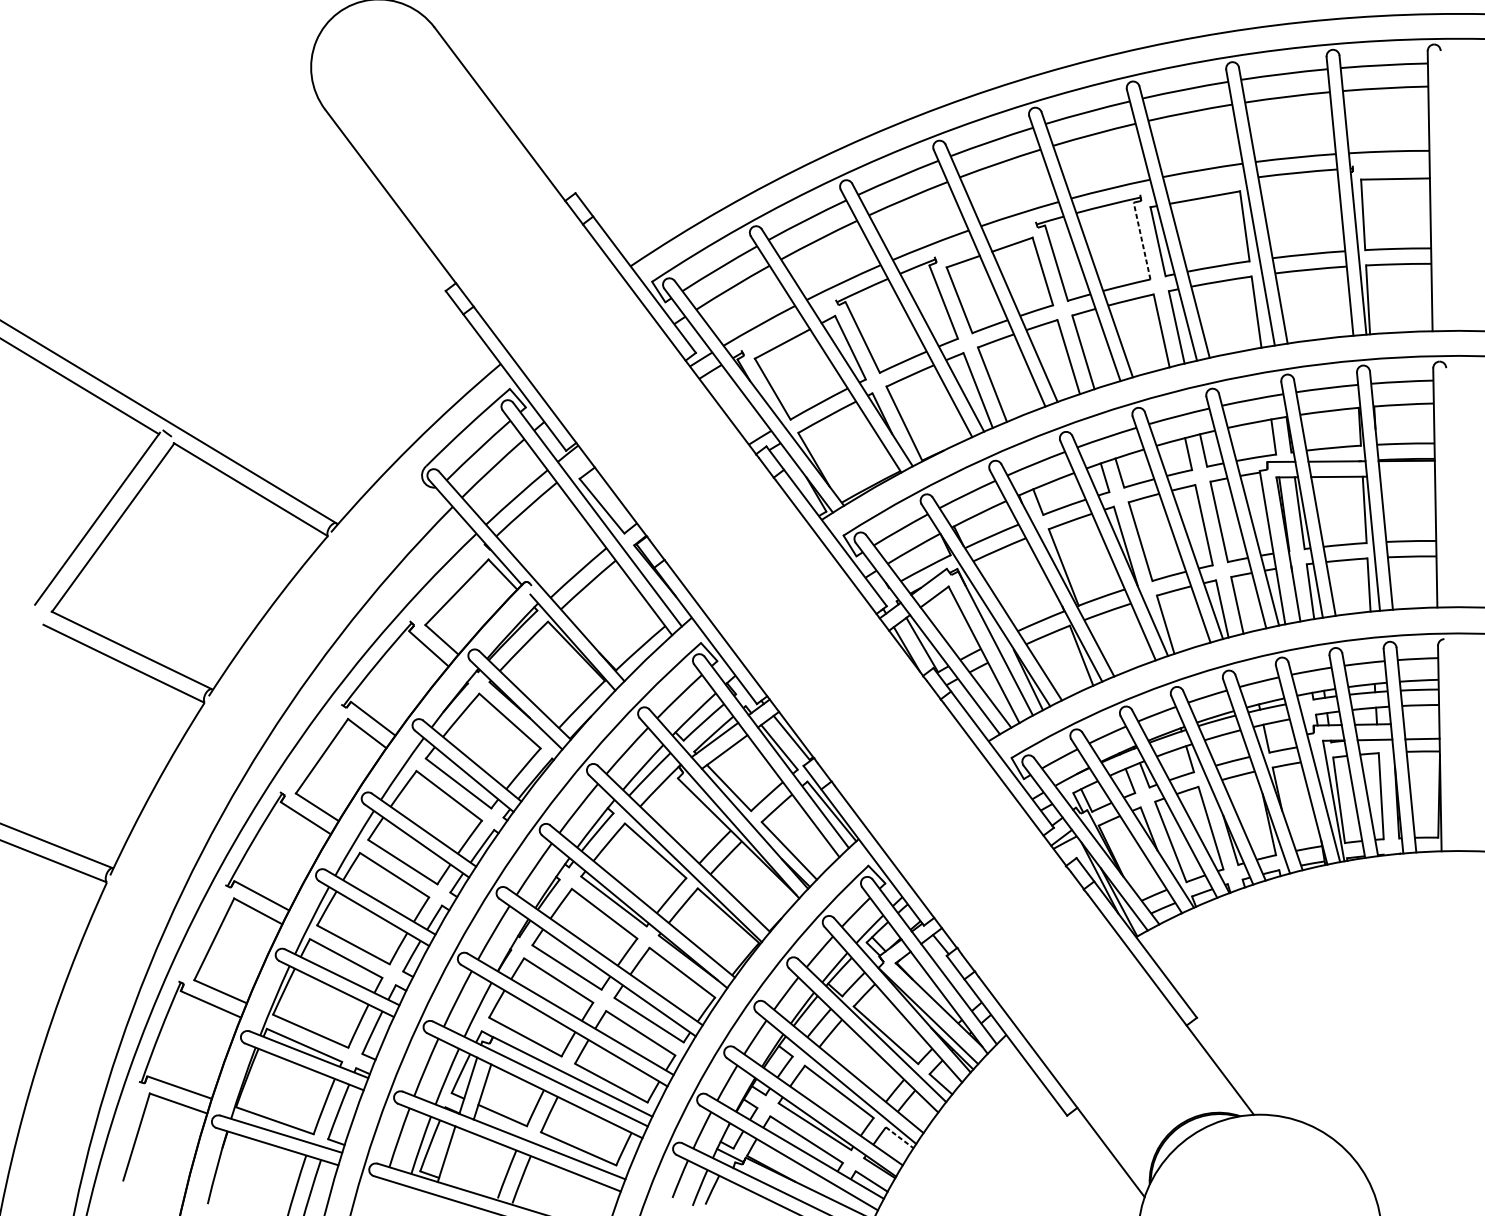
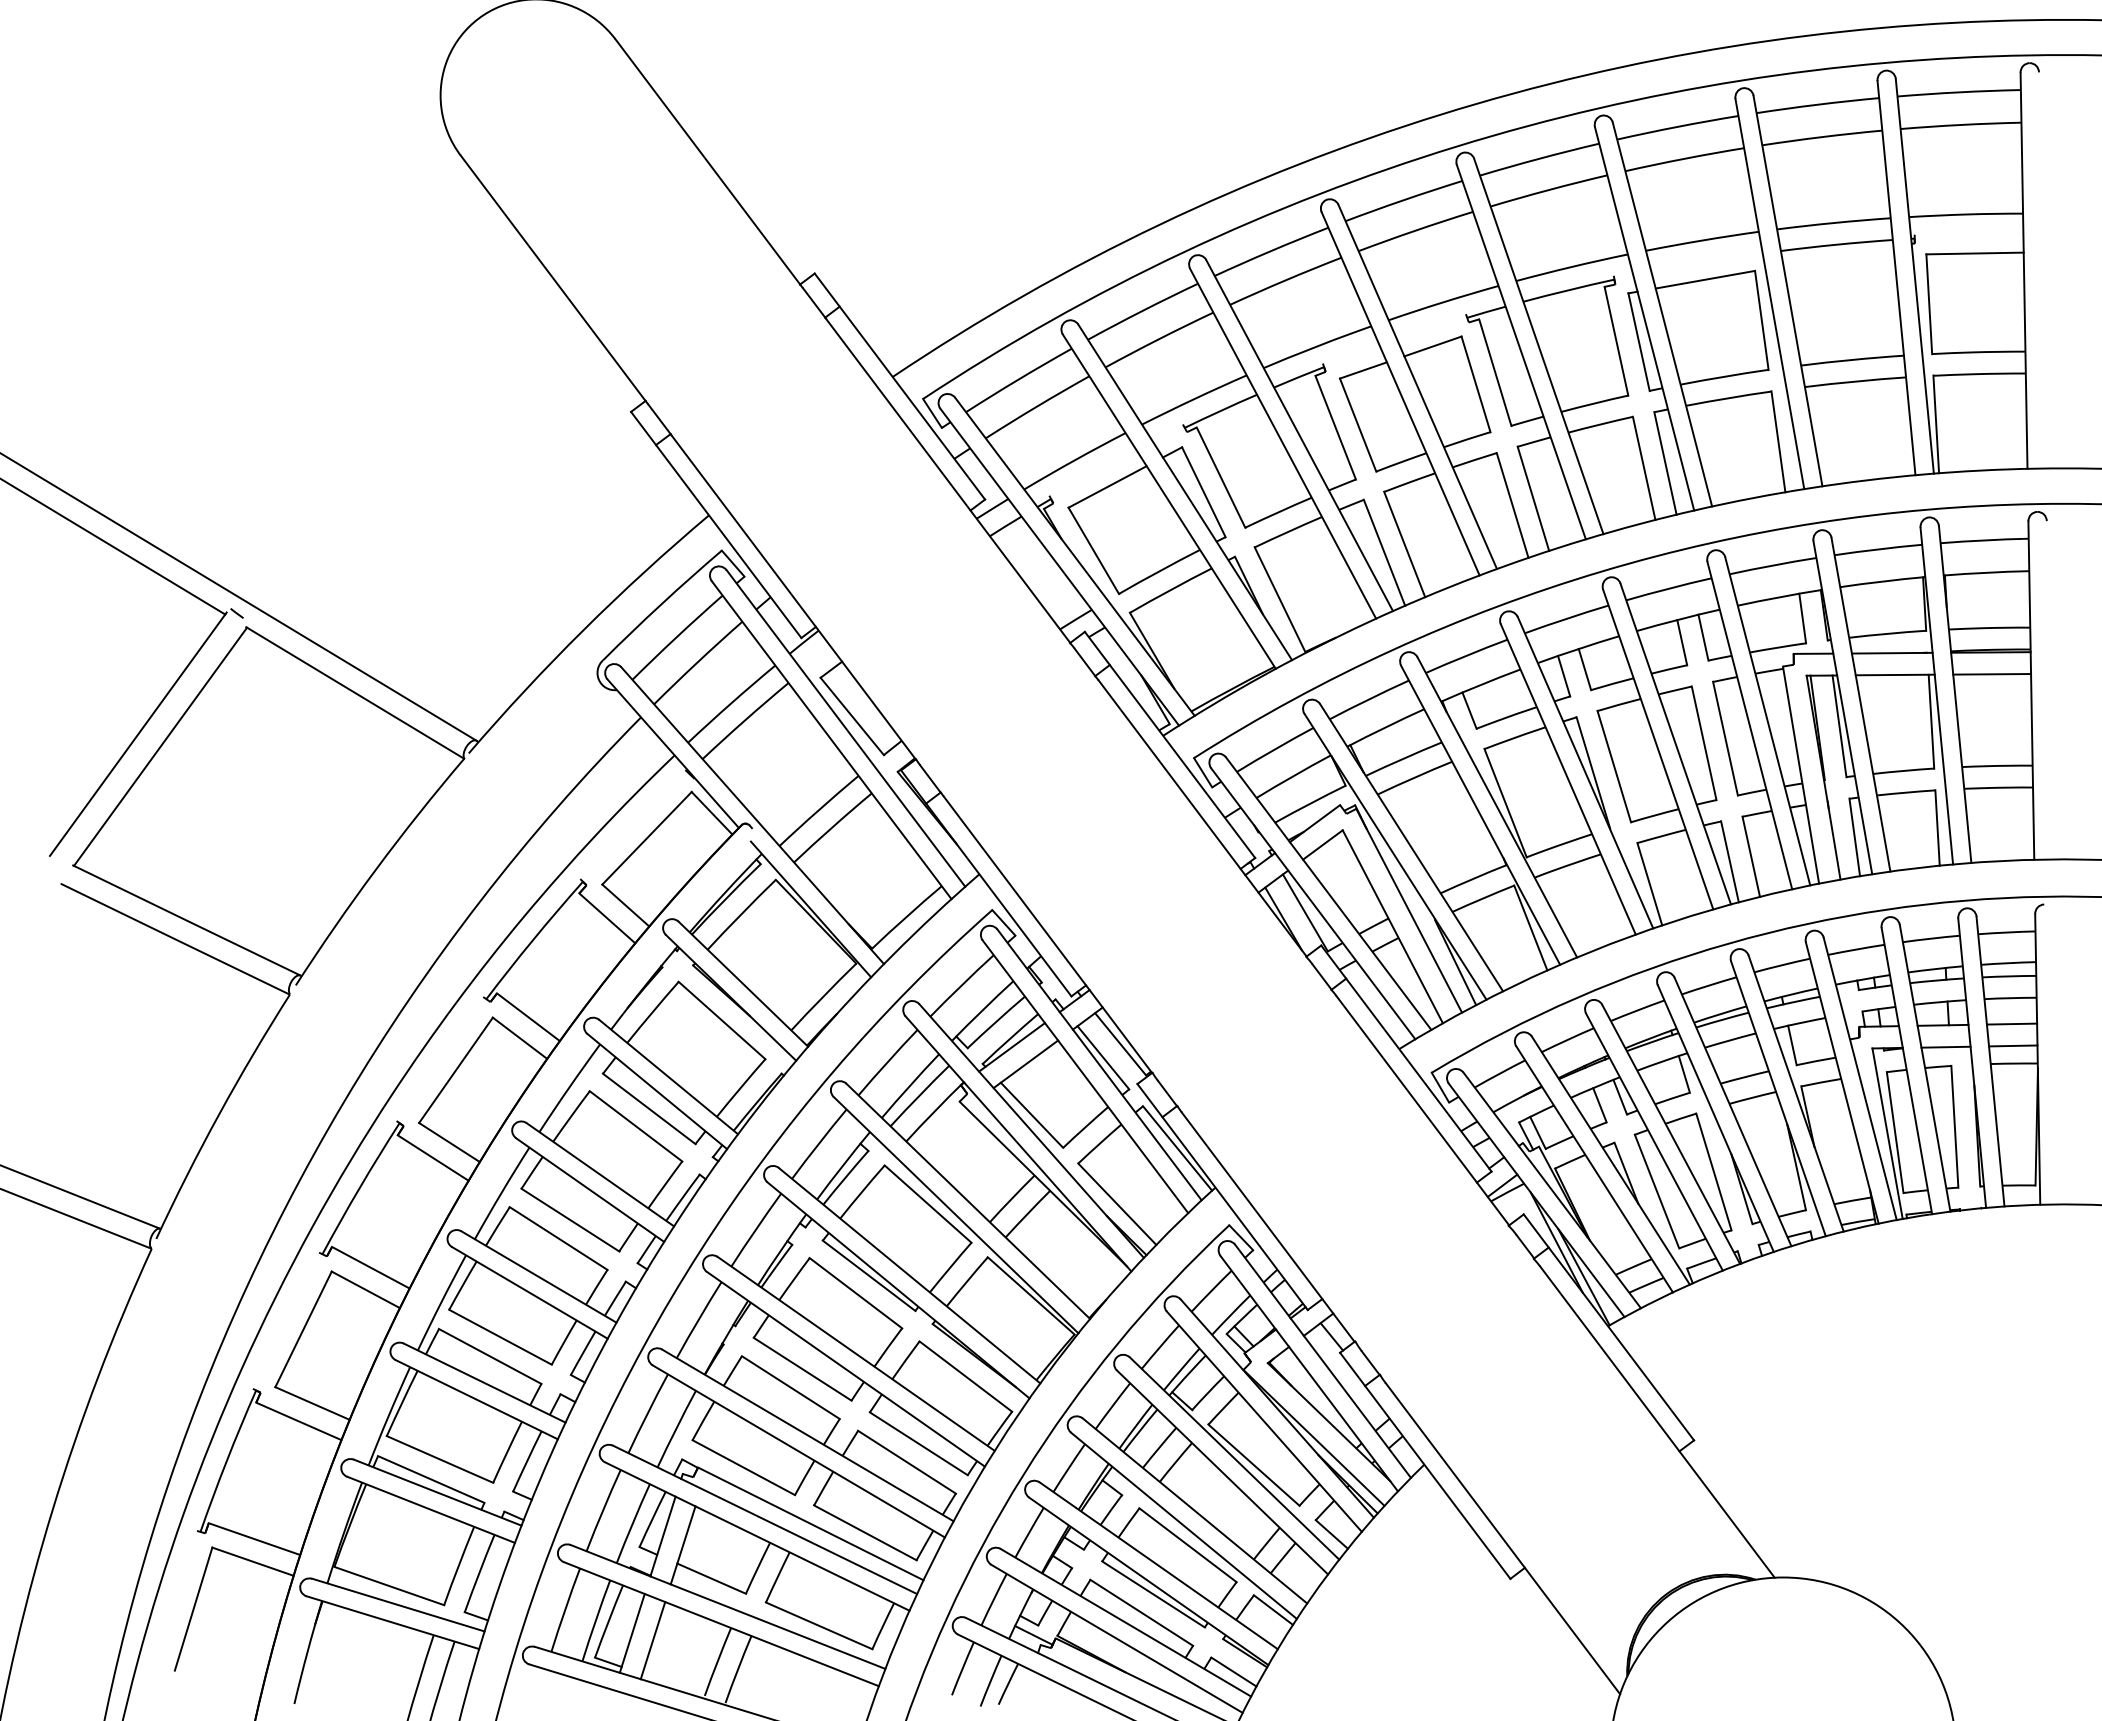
line: (1142, 241) -> (1616, 341), dashed -> solid
line: (1407, 476) -> (1992, 674), added
line: (1421, 723) -> (2011, 1023), added
line: (899, 1138) -> (1273, 1610), dashed -> solid
line: (460, 1159) -> (652, 1640), added

